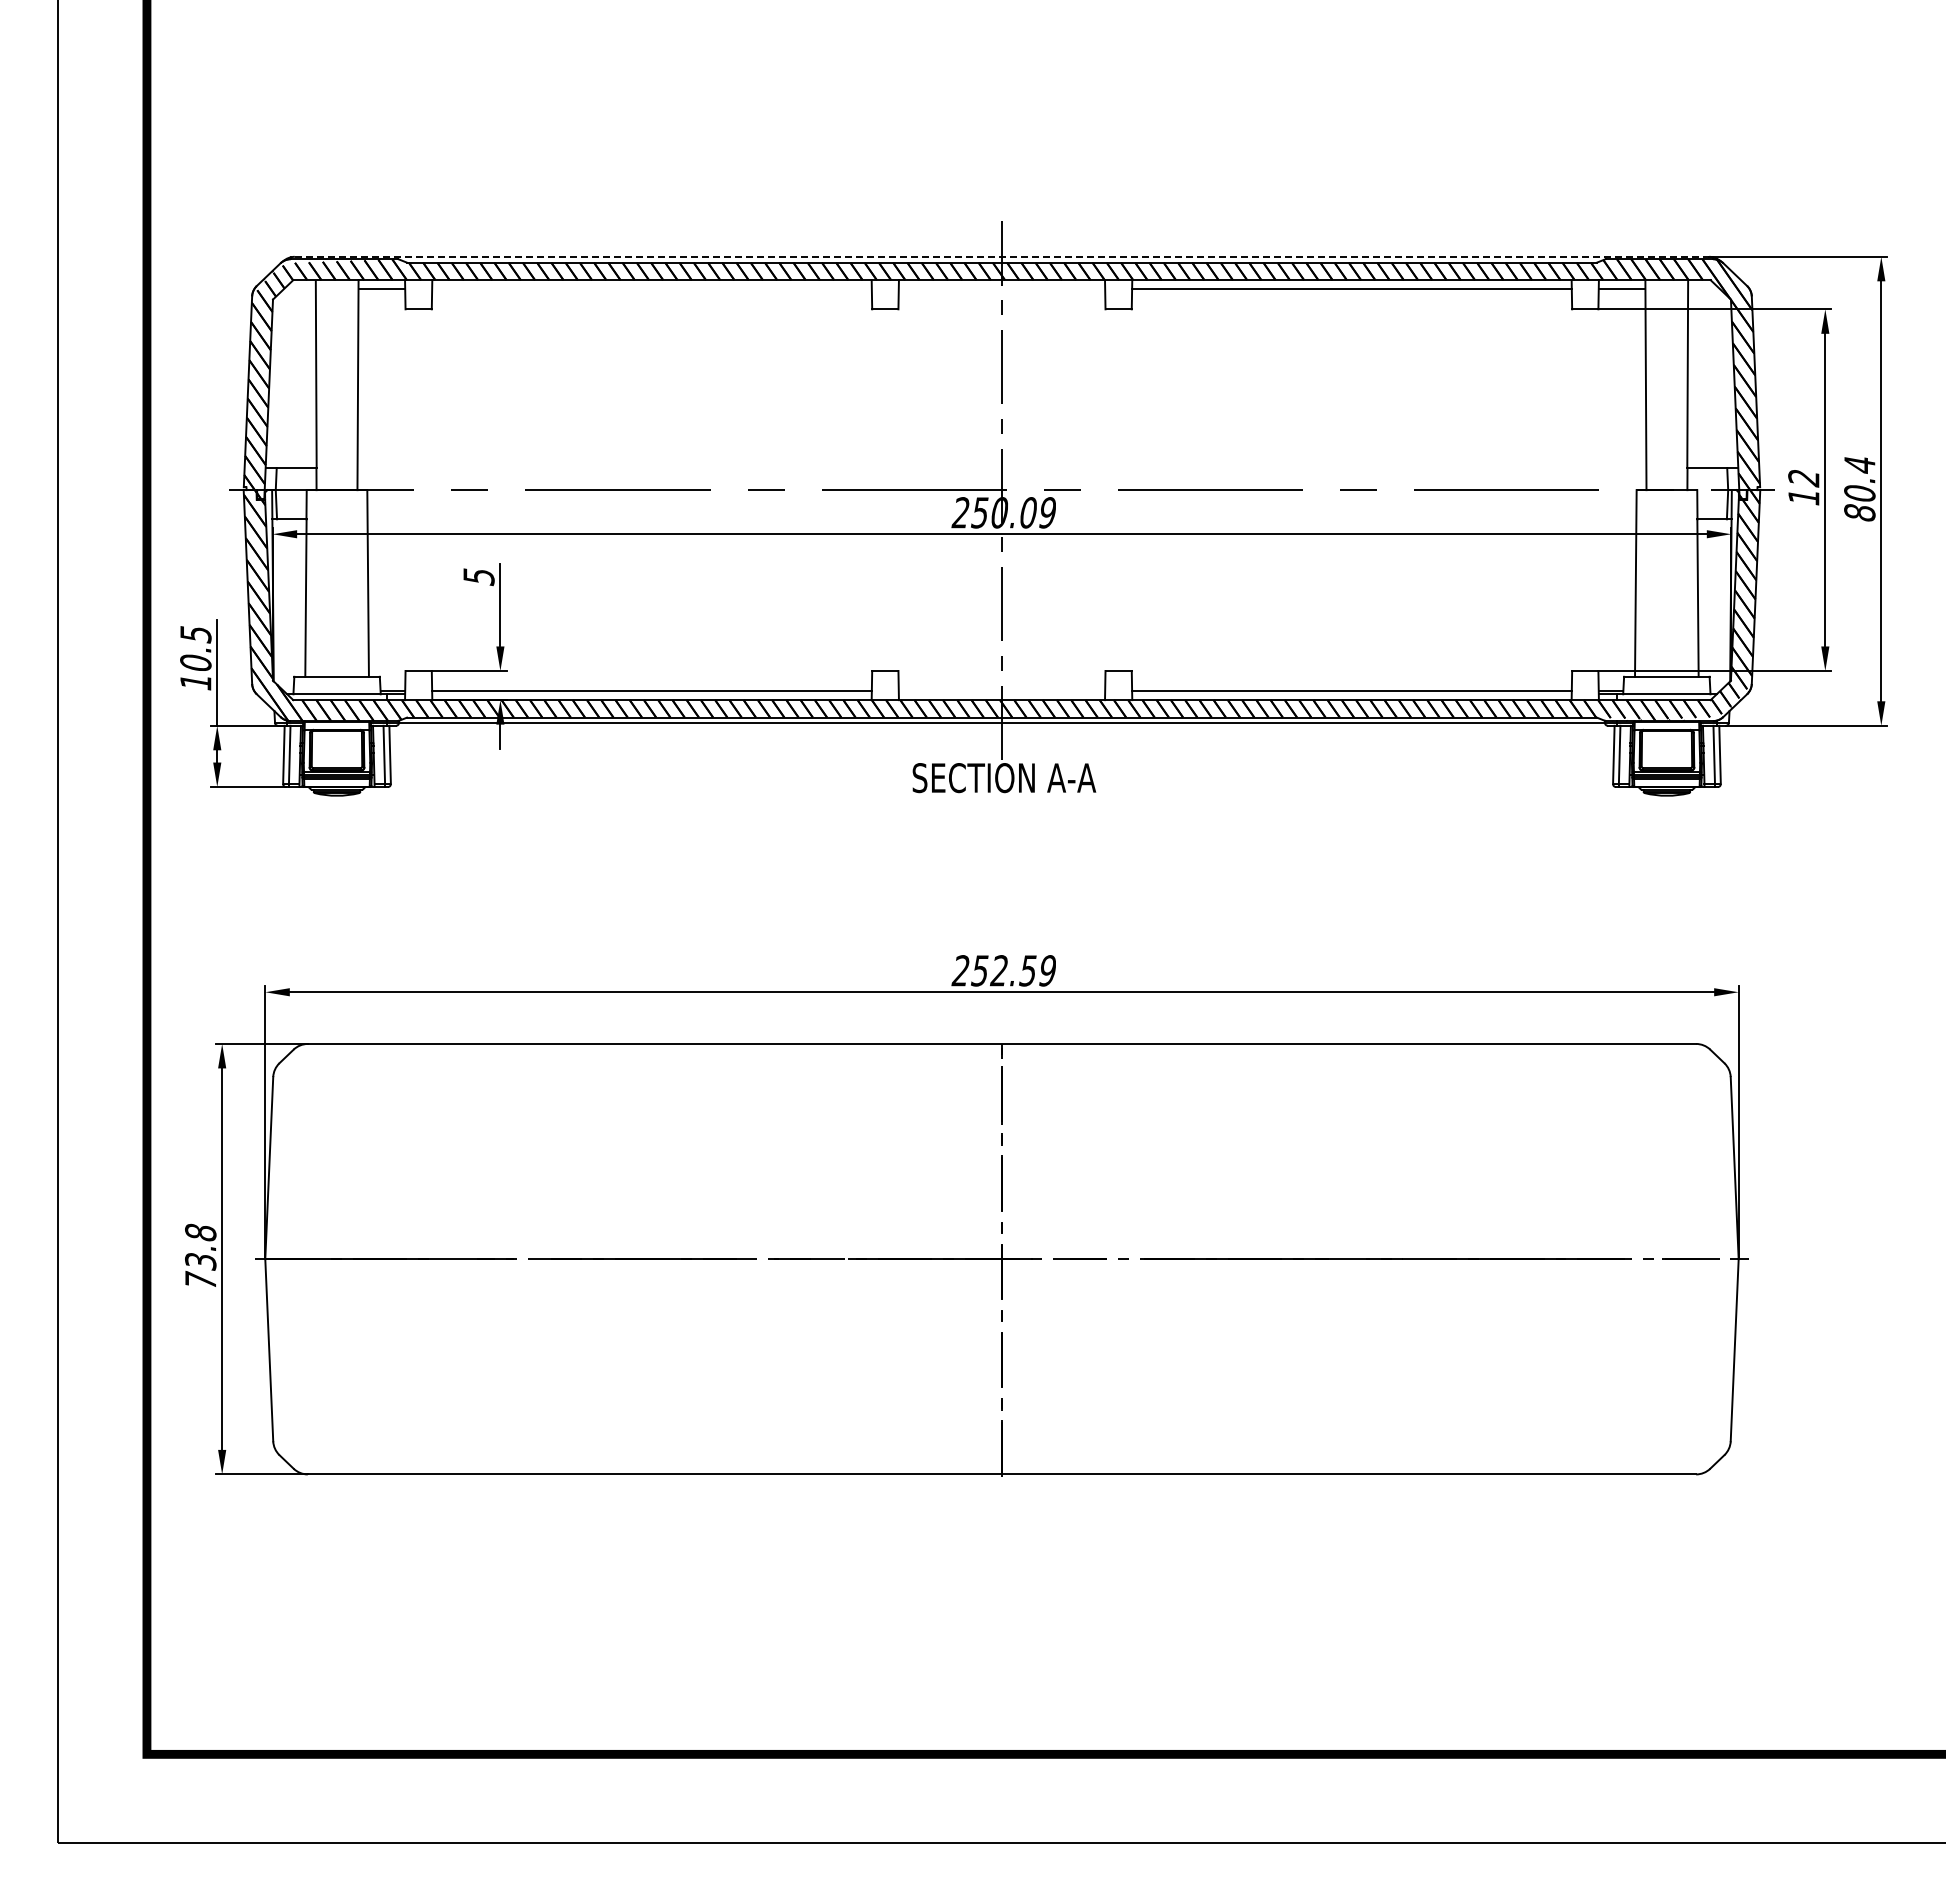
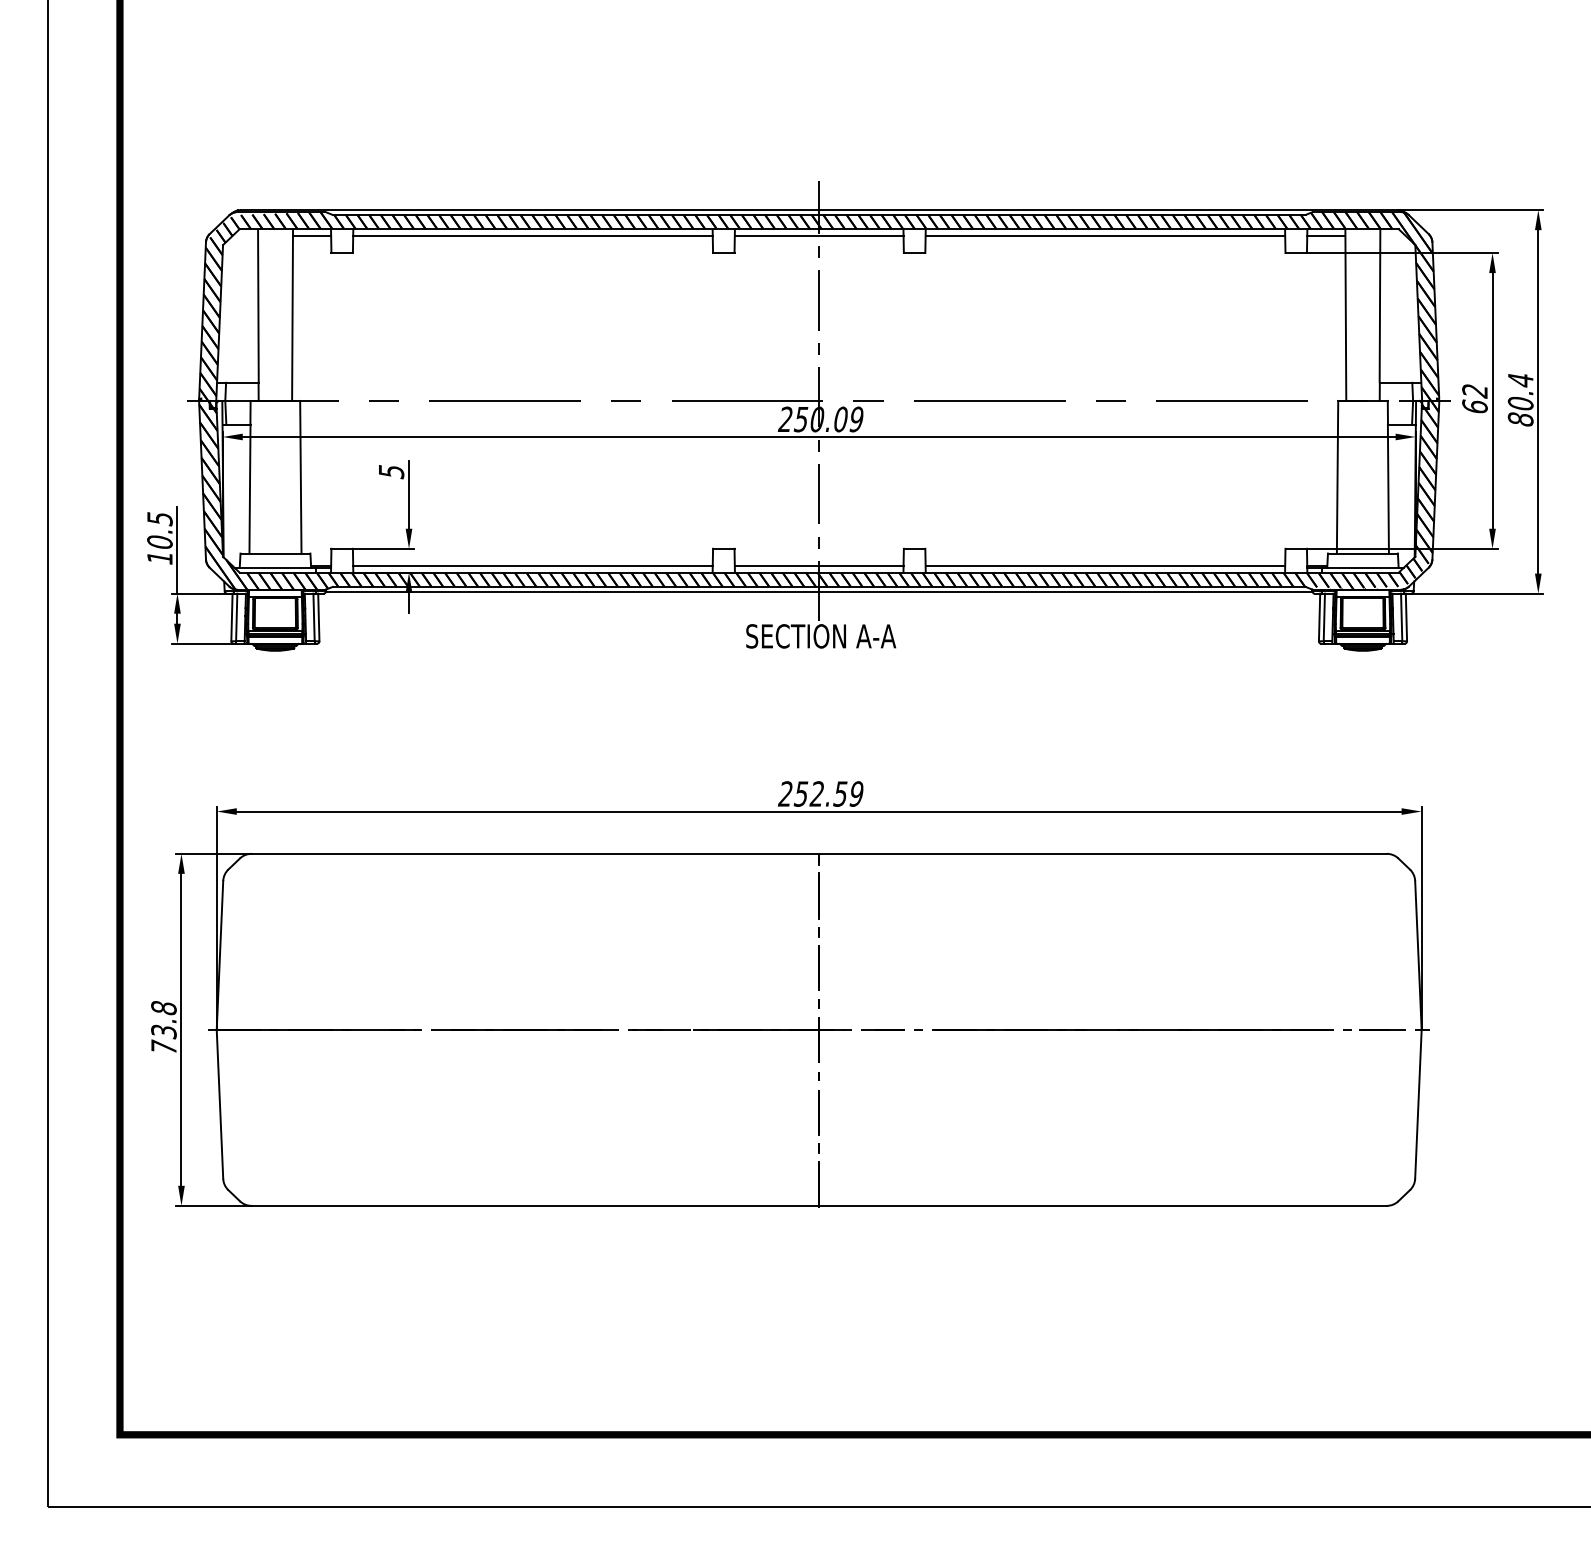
line: (1002, 256) -> (819, 209), dashed -> solid
line: (651, 288) -> (532, 236), added
line: (1001, 288) -> (818, 236), added
text: (1803, 496) -> (1474, 406), 12 -> 62
line: (1001, 691) -> (818, 565), added

